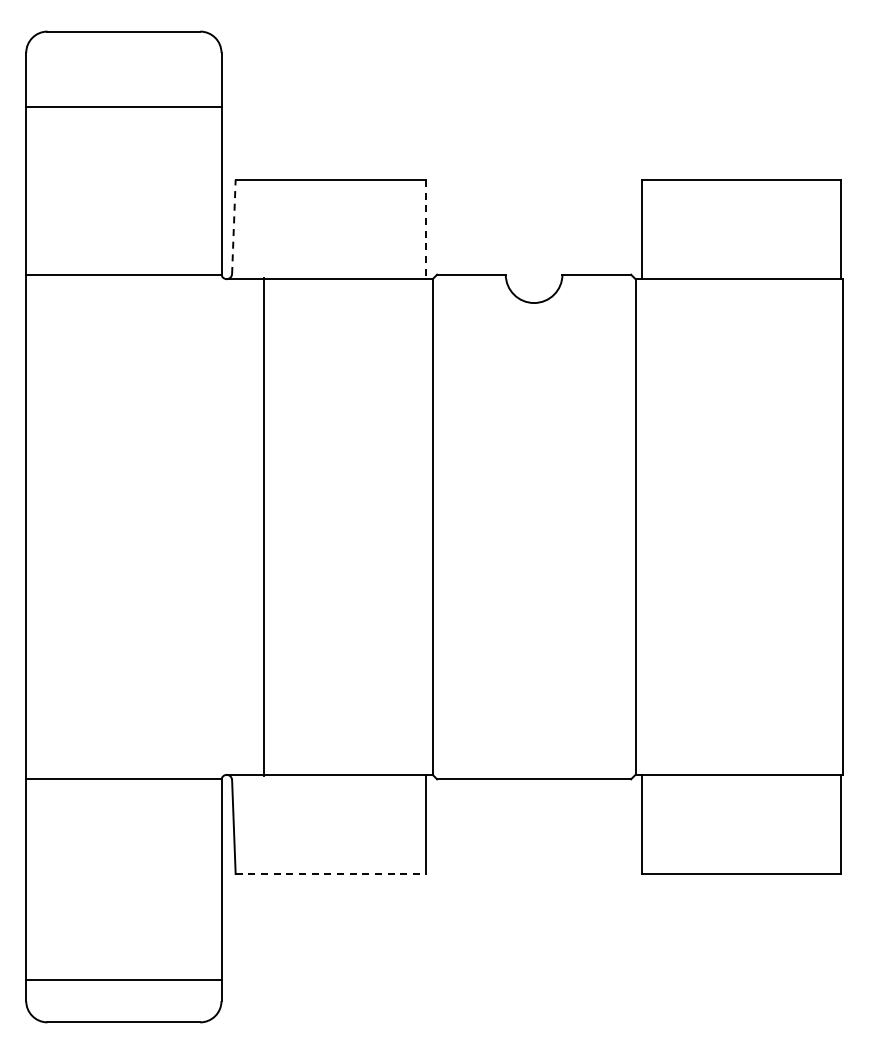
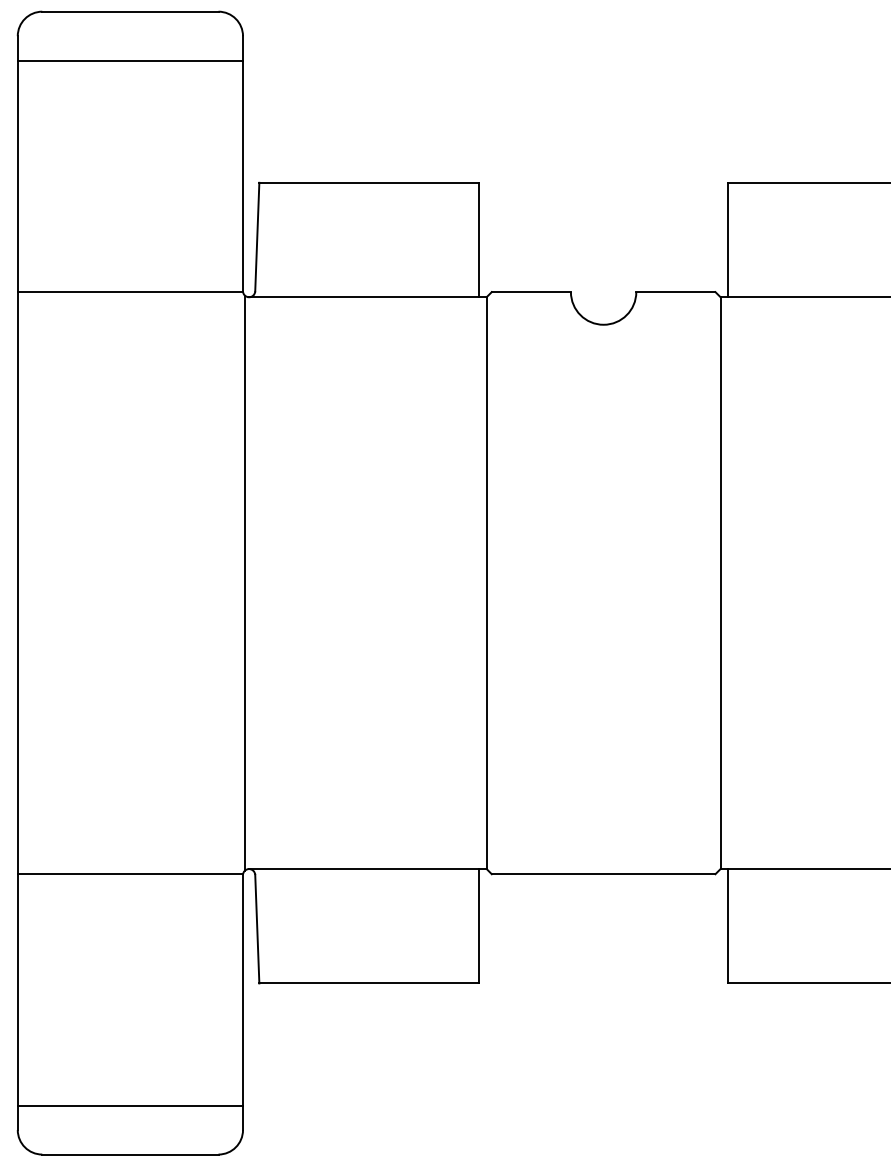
line: (123, 107) -> (129, 61), moved
line: (233, 226) -> (256, 236), dashed -> solid
line: (426, 229) -> (479, 239), dashed -> solid
line: (264, 526) -> (245, 582), moved
line: (331, 874) -> (369, 983), dashed -> solid

